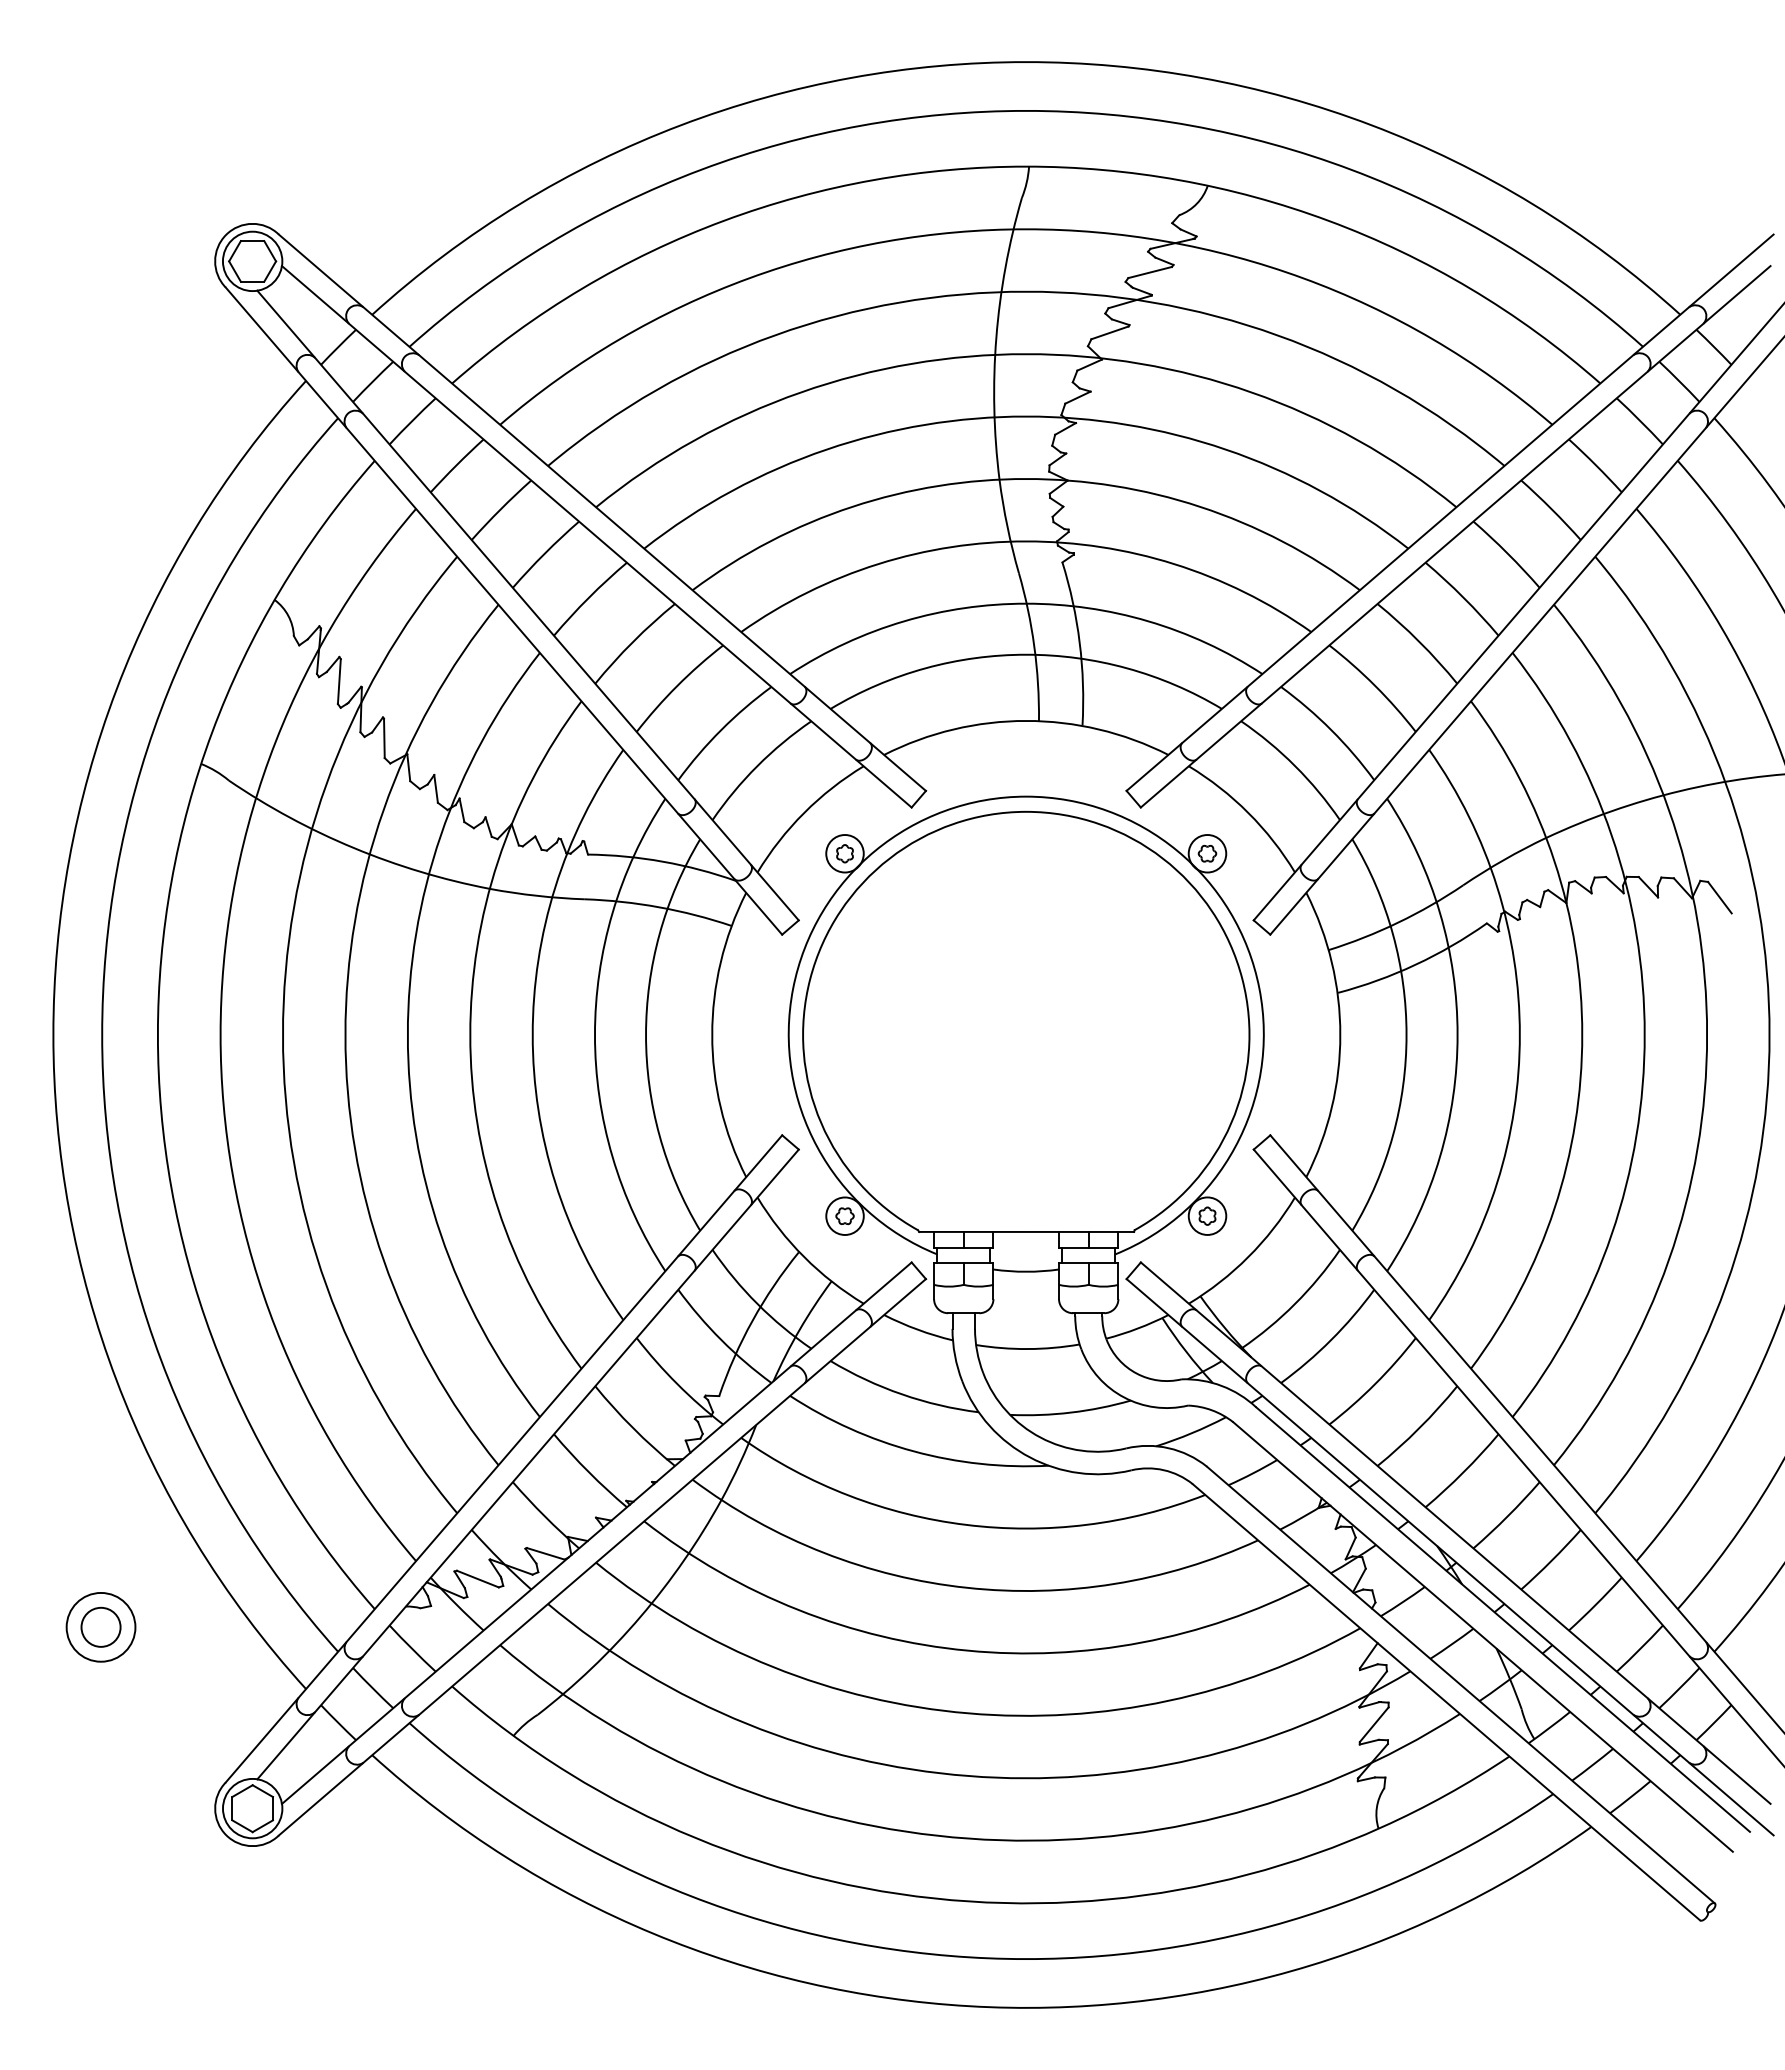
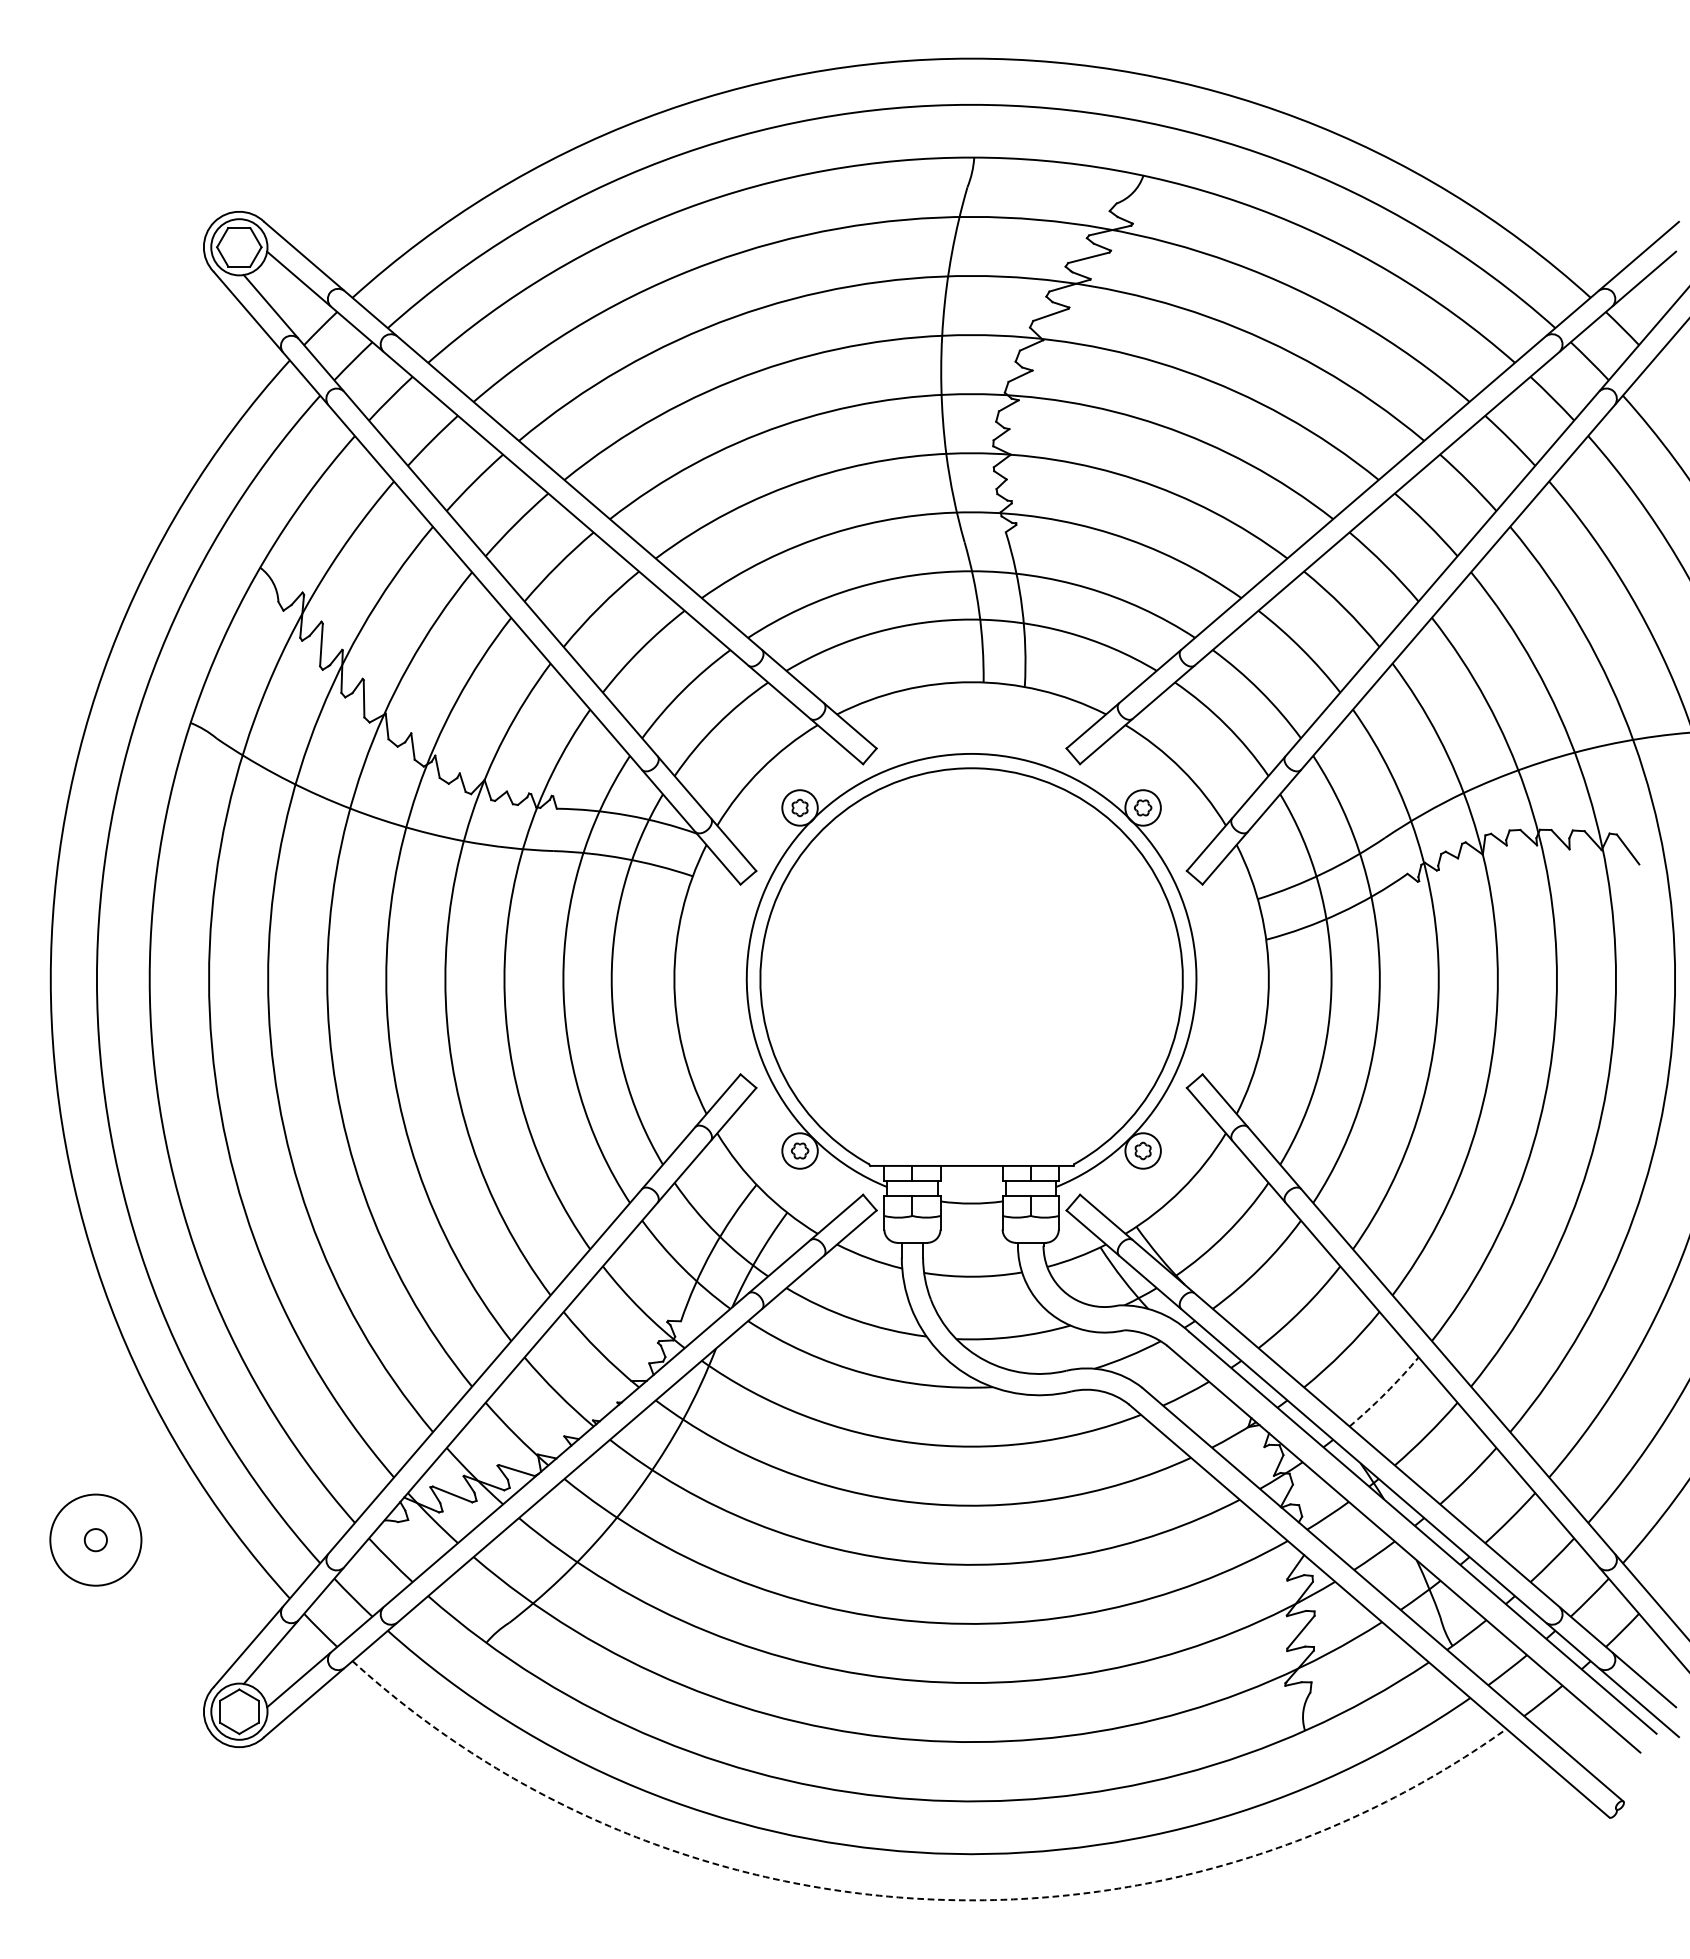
arc: (1463, 1472) -> (1385, 1393), solid -> dashed
circle: (100, 1626) -> (95, 1539), size x0.6
circle: (100, 1626) -> (95, 1539), size x1.4
arc: (969, 2006) -> (917, 1899), solid -> dashed

